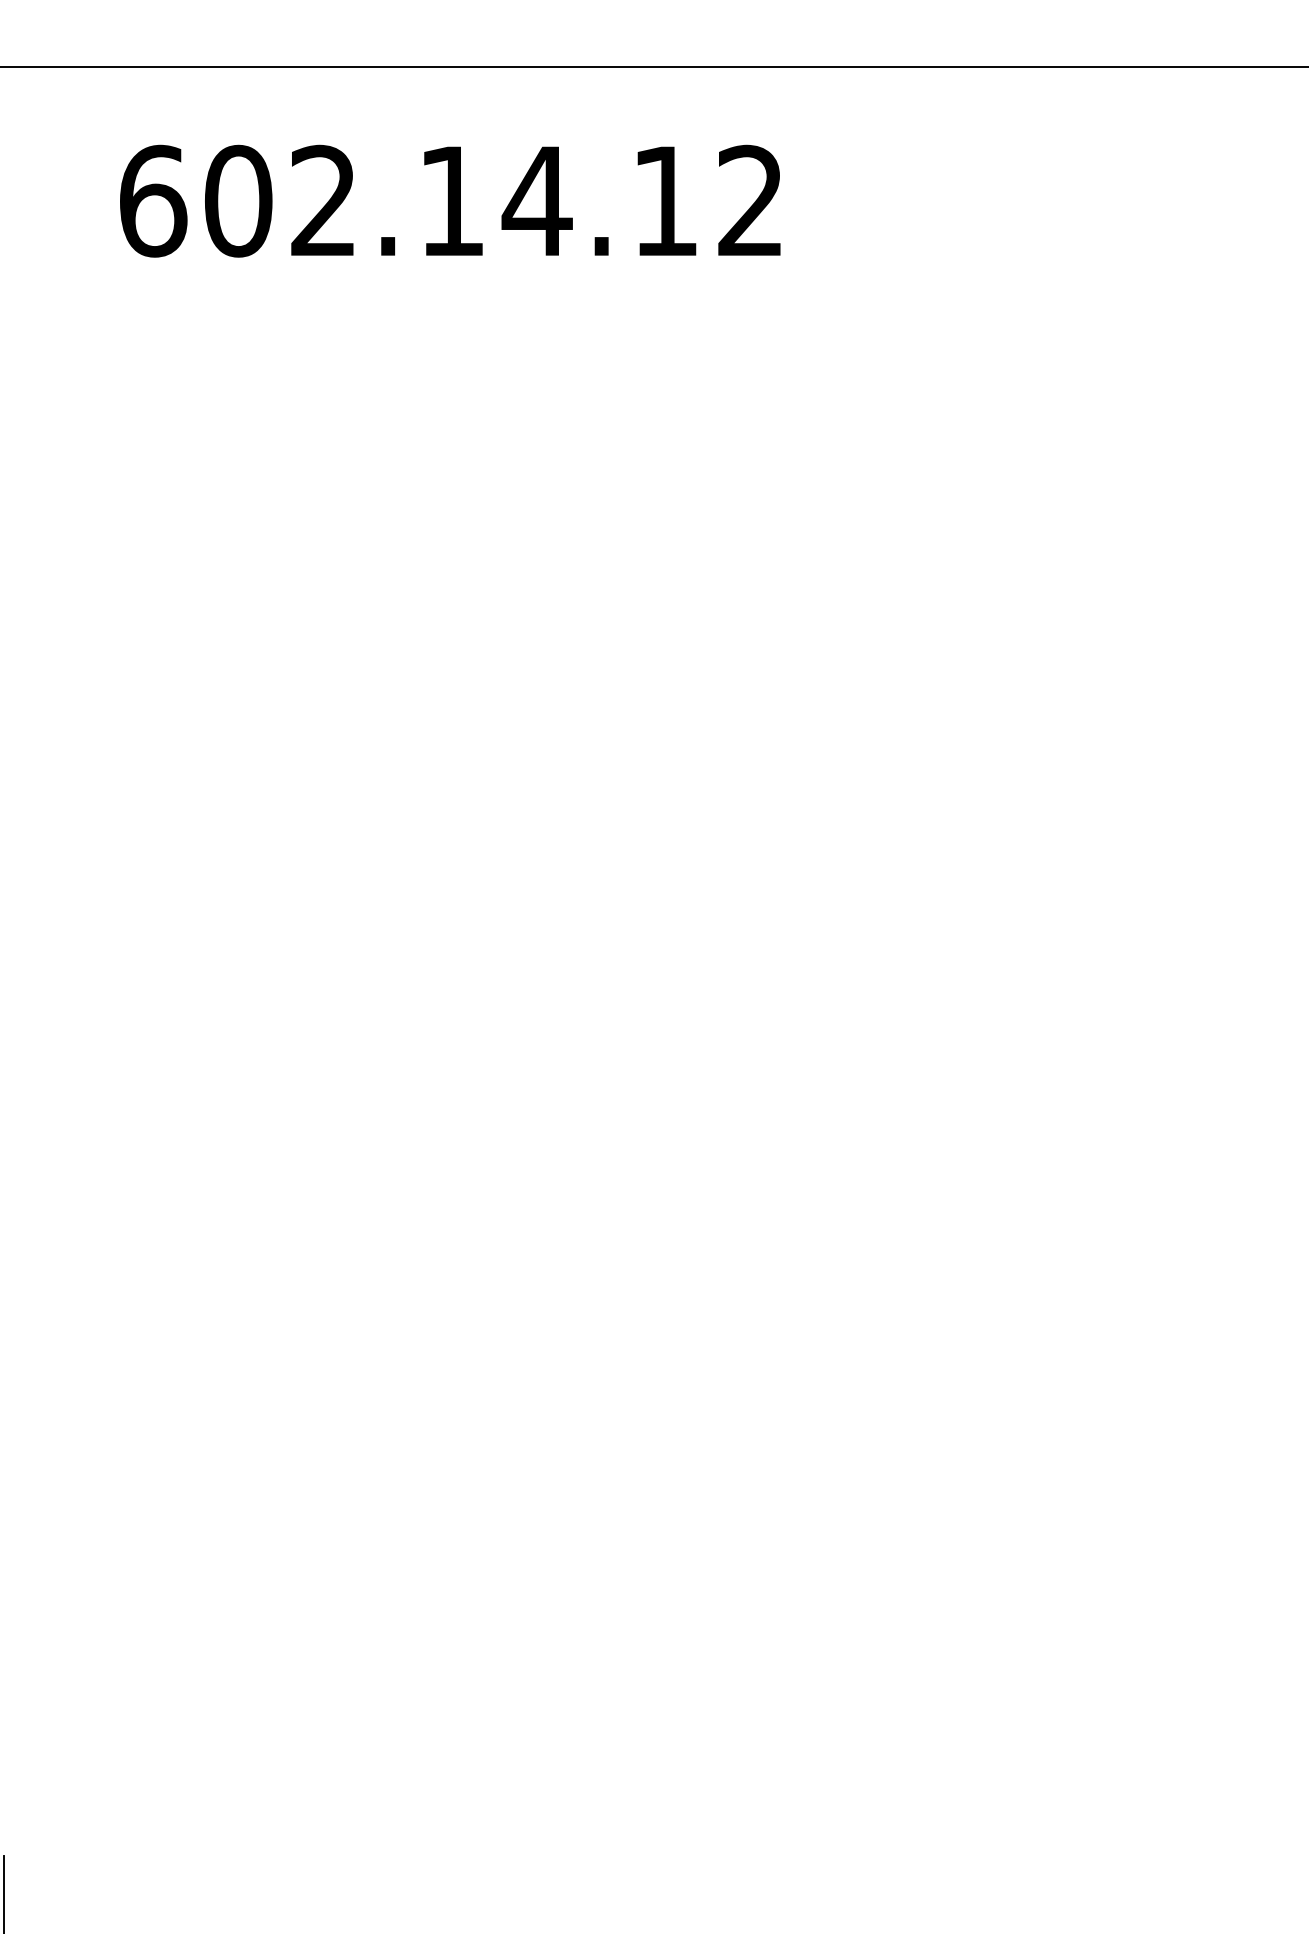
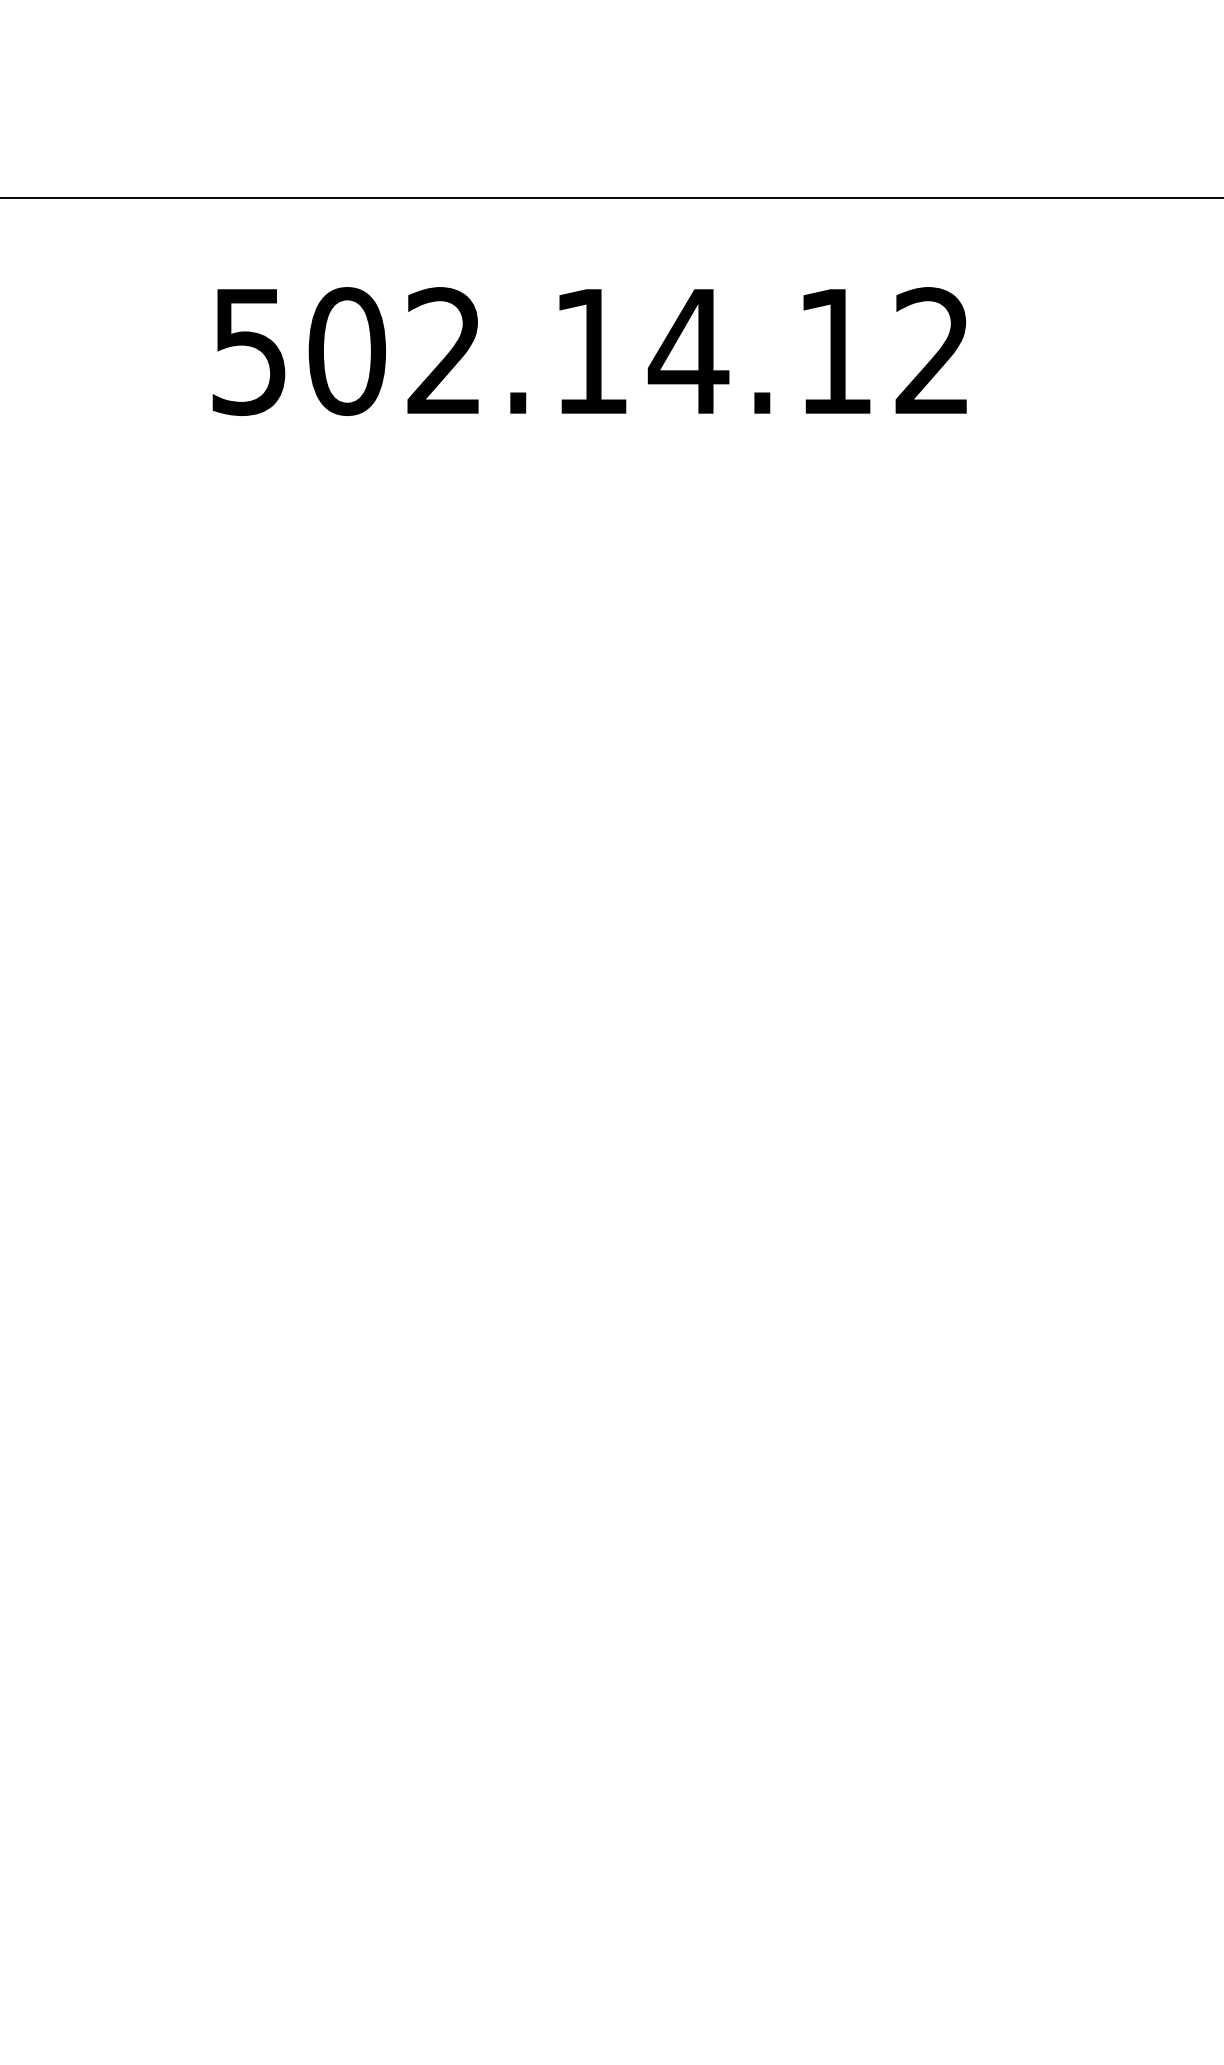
text: (153, 200) -> (249, 350), 602.14.12 -> 502.14.12

